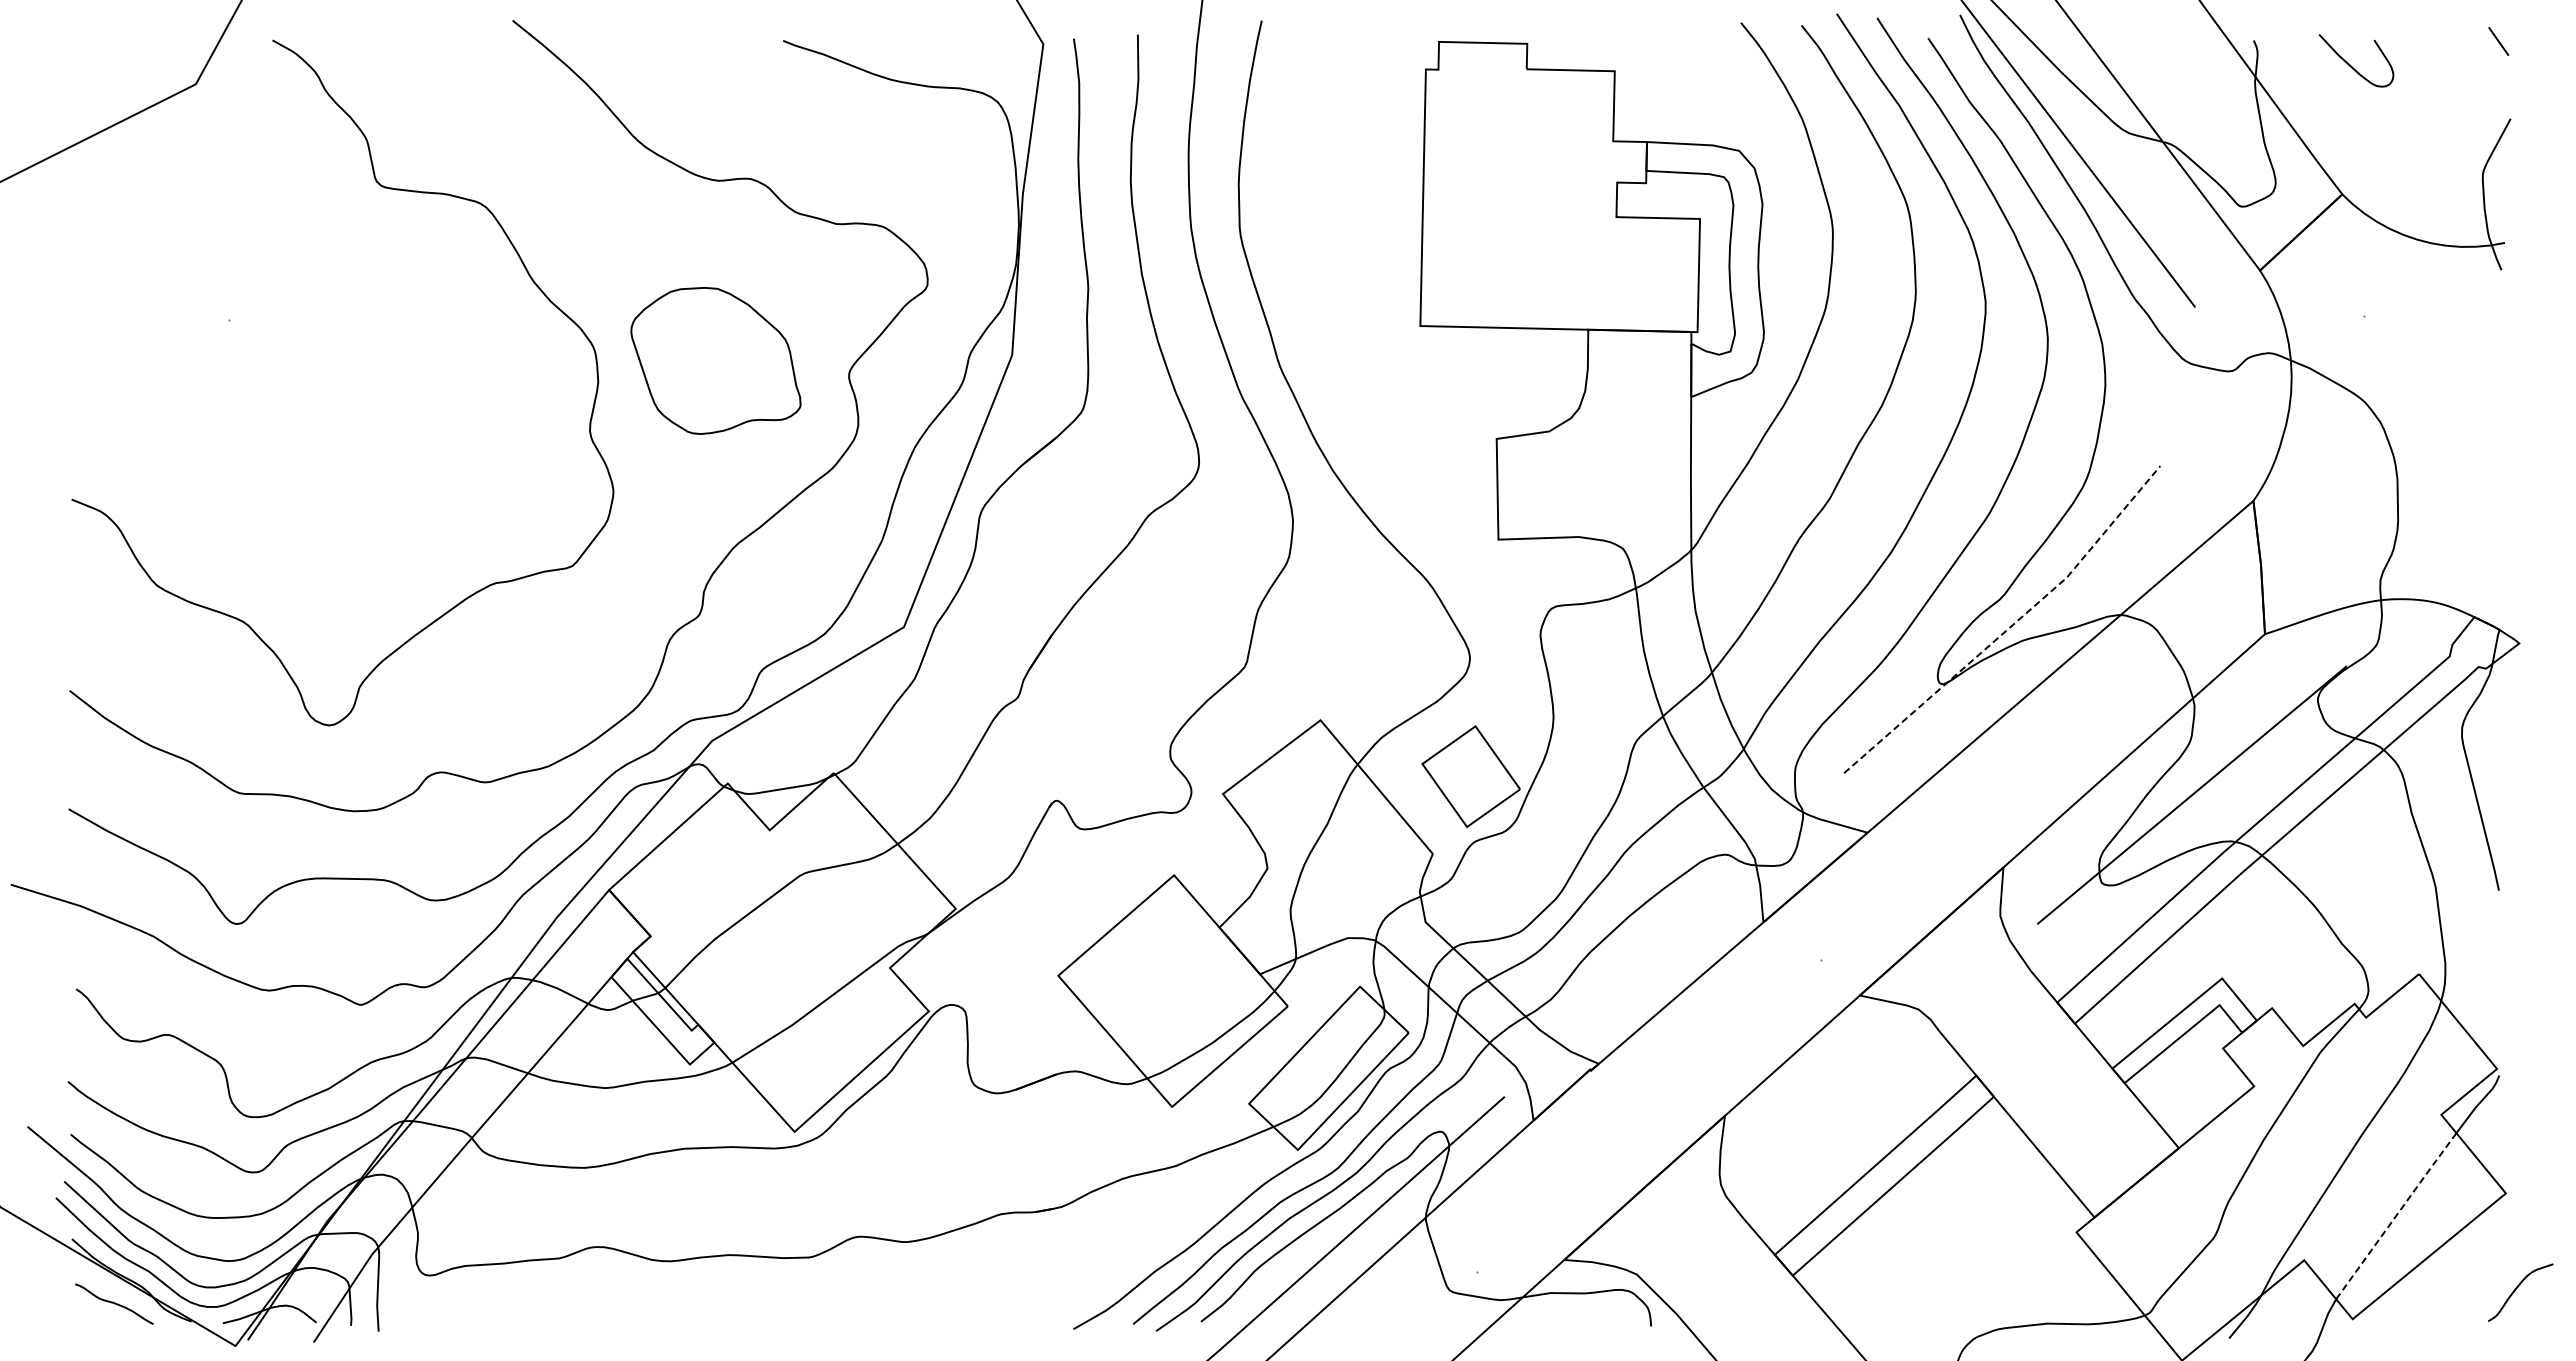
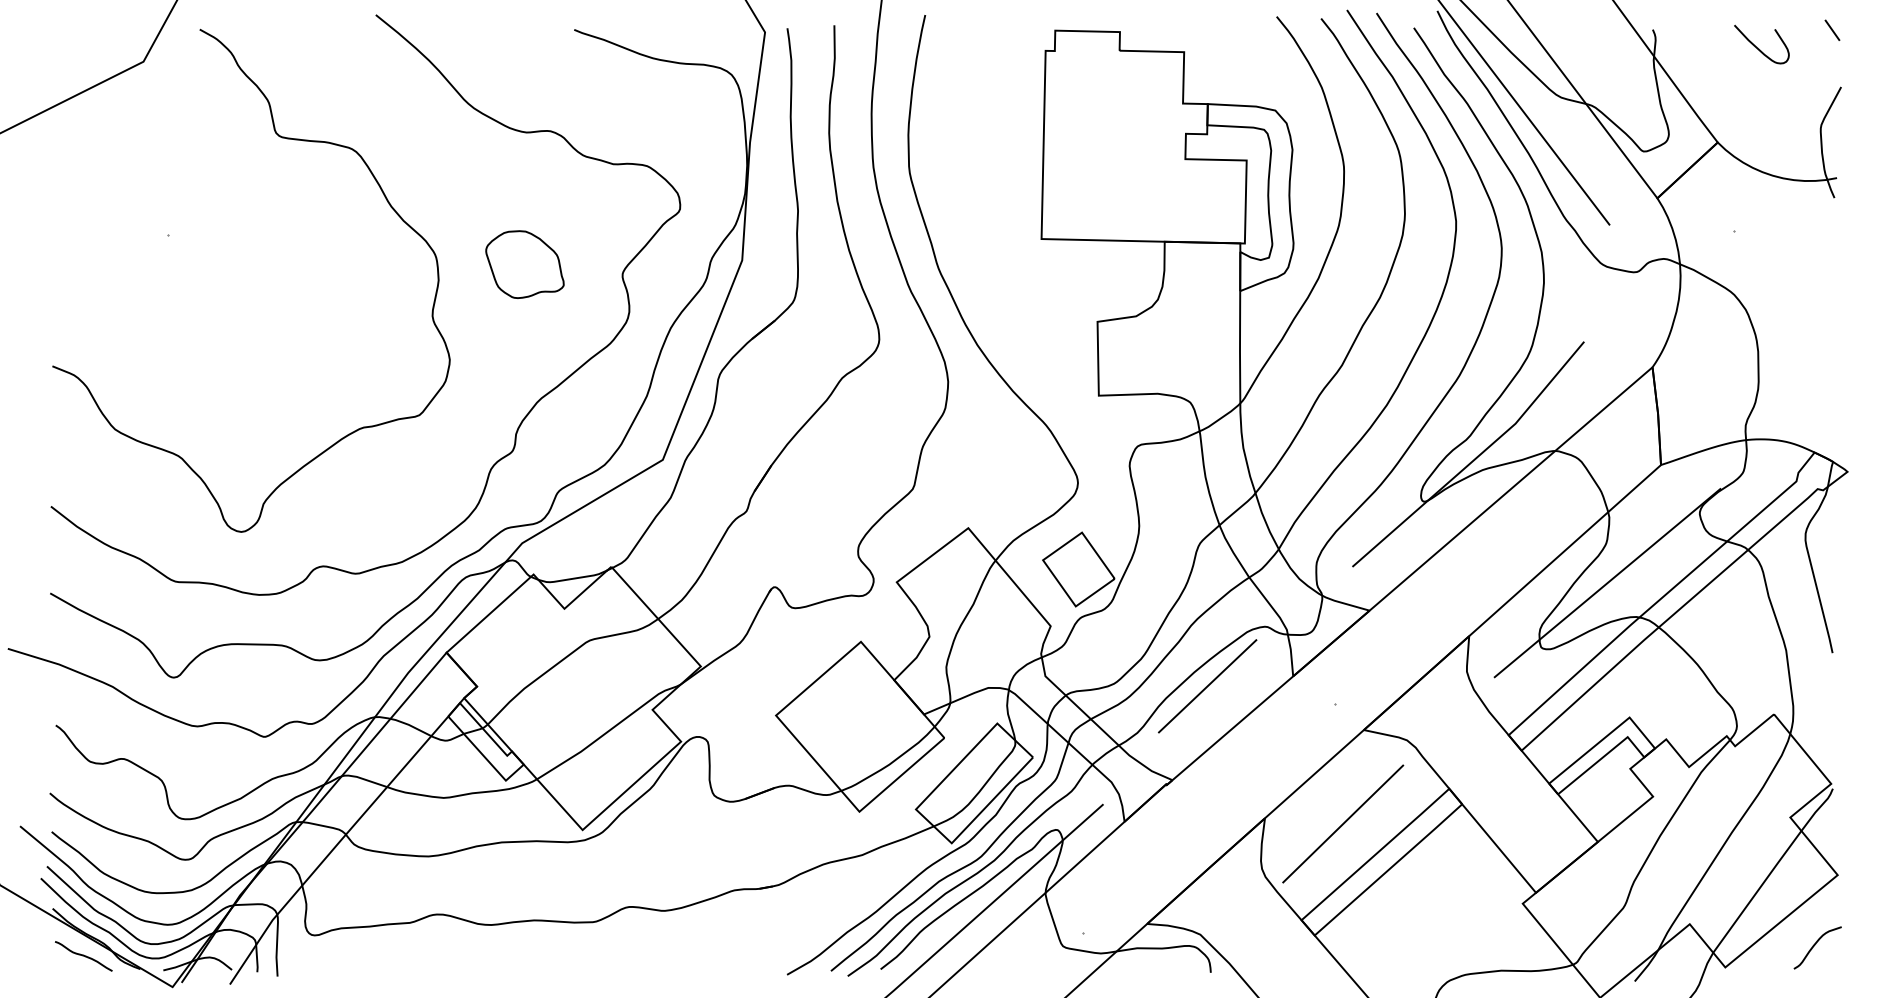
curve: (2351, 65) -> (1758, 47), moved
part: (715, 360) -> (524, 264), size x0.62
line: (2010, 627) -> (1474, 460), dashed -> solid
line: (1646, 935) -> (1207, 686), added
line: (1831, 1123) -> (1343, 823), added
line: (2396, 1215) -> (1757, 891), dashed -> solid
curve: (2517, 1288) -> (1815, 944), moved

